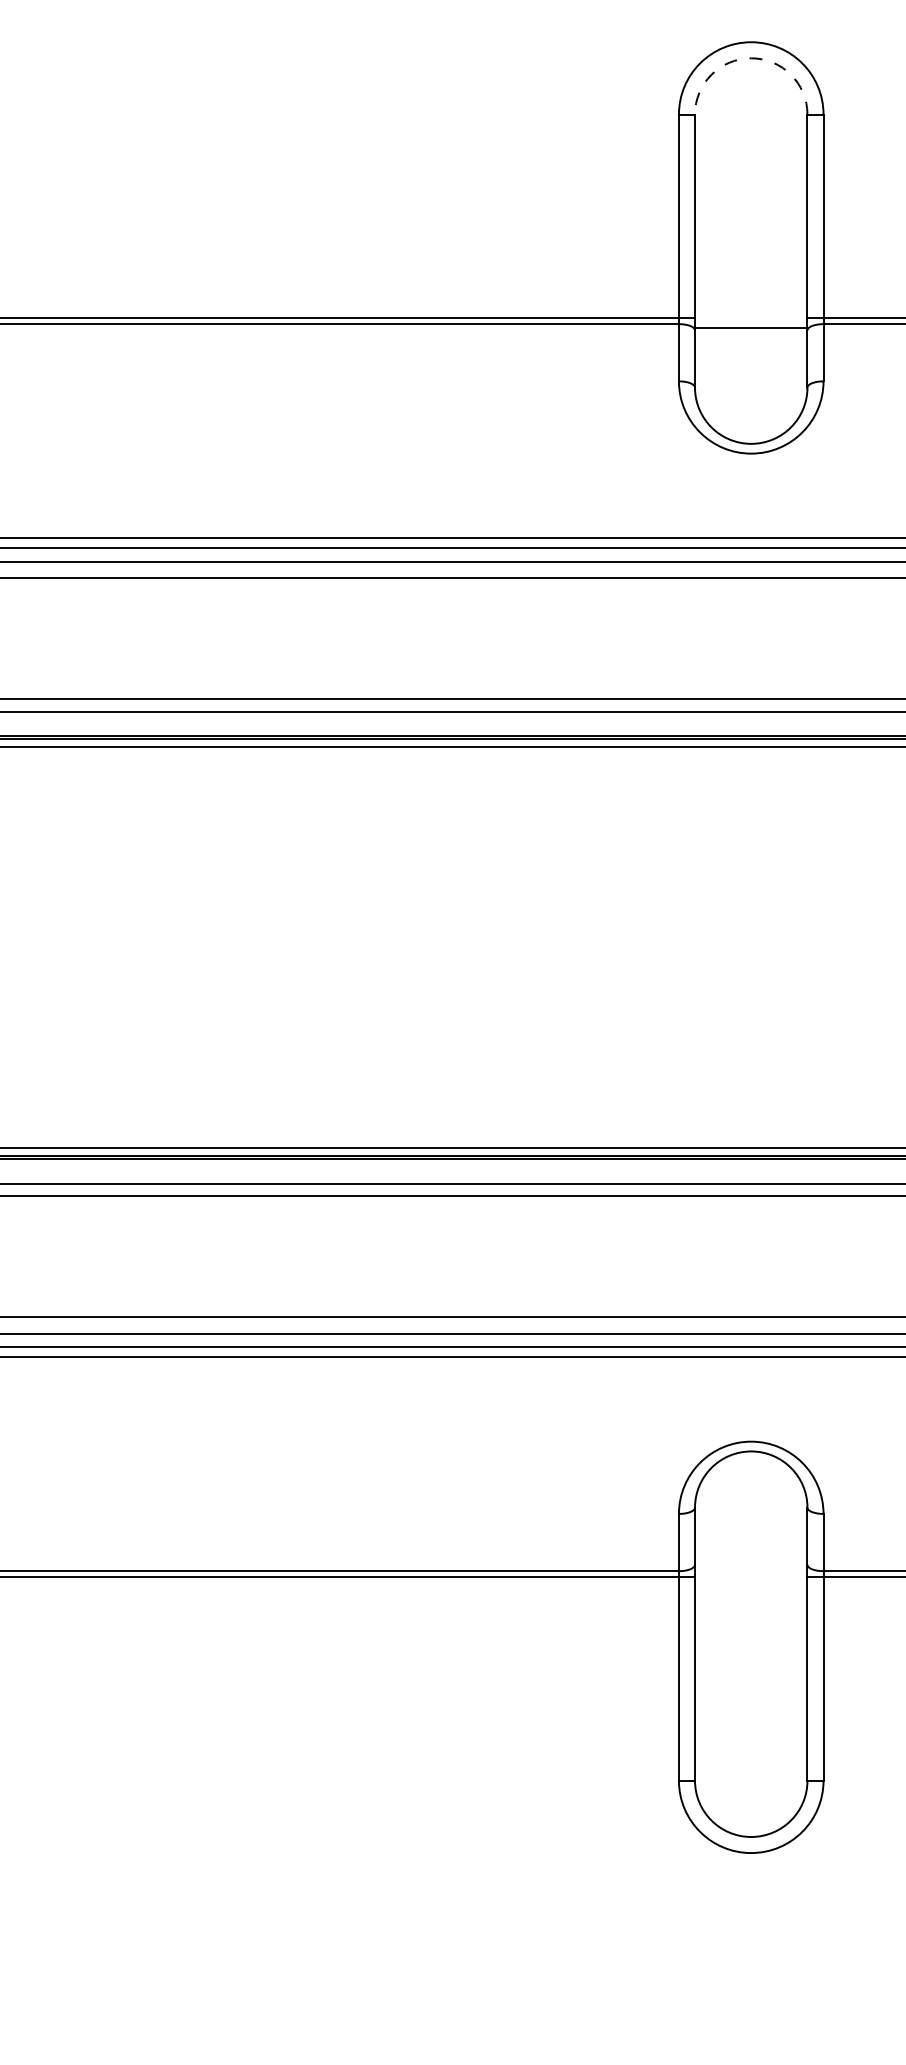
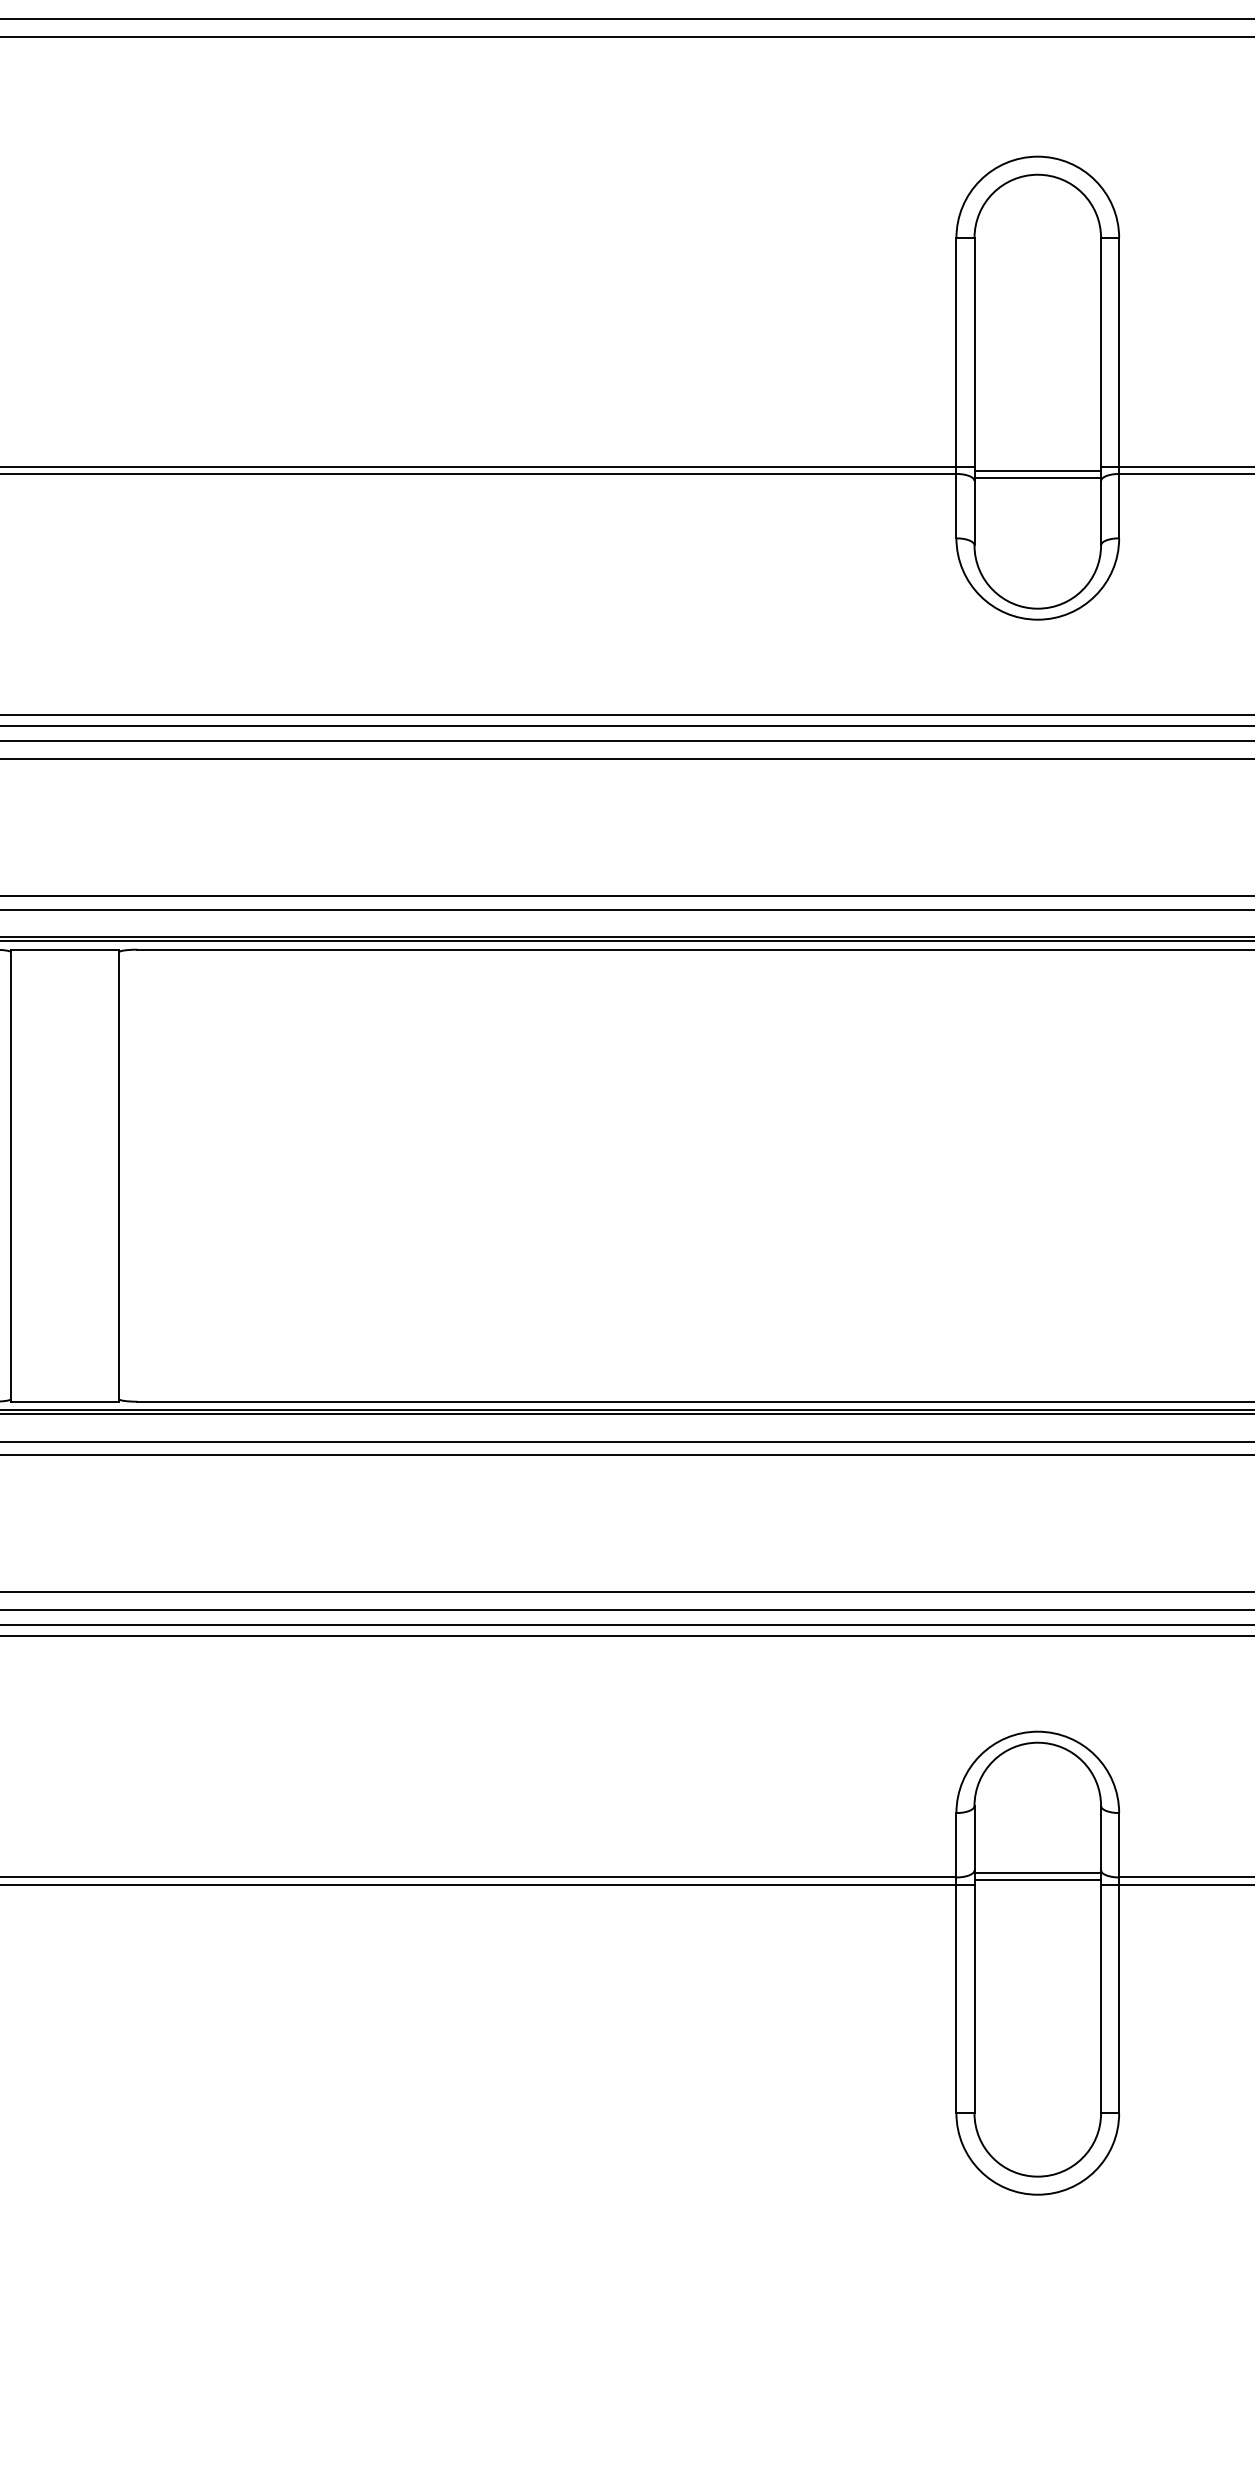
arc: (750, 58) -> (1037, 174), dashed -> solid
line: (750, 321) -> (1037, 470), added
line: (750, 1567) -> (1037, 1873), added
line: (750, 1573) -> (1037, 1880), added

